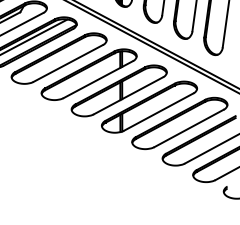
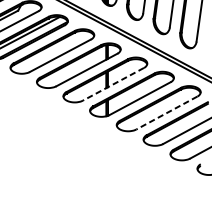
line: (128, 96) -> (113, 84), solid -> dashed
line: (188, 128) -> (166, 113), solid -> dashed

